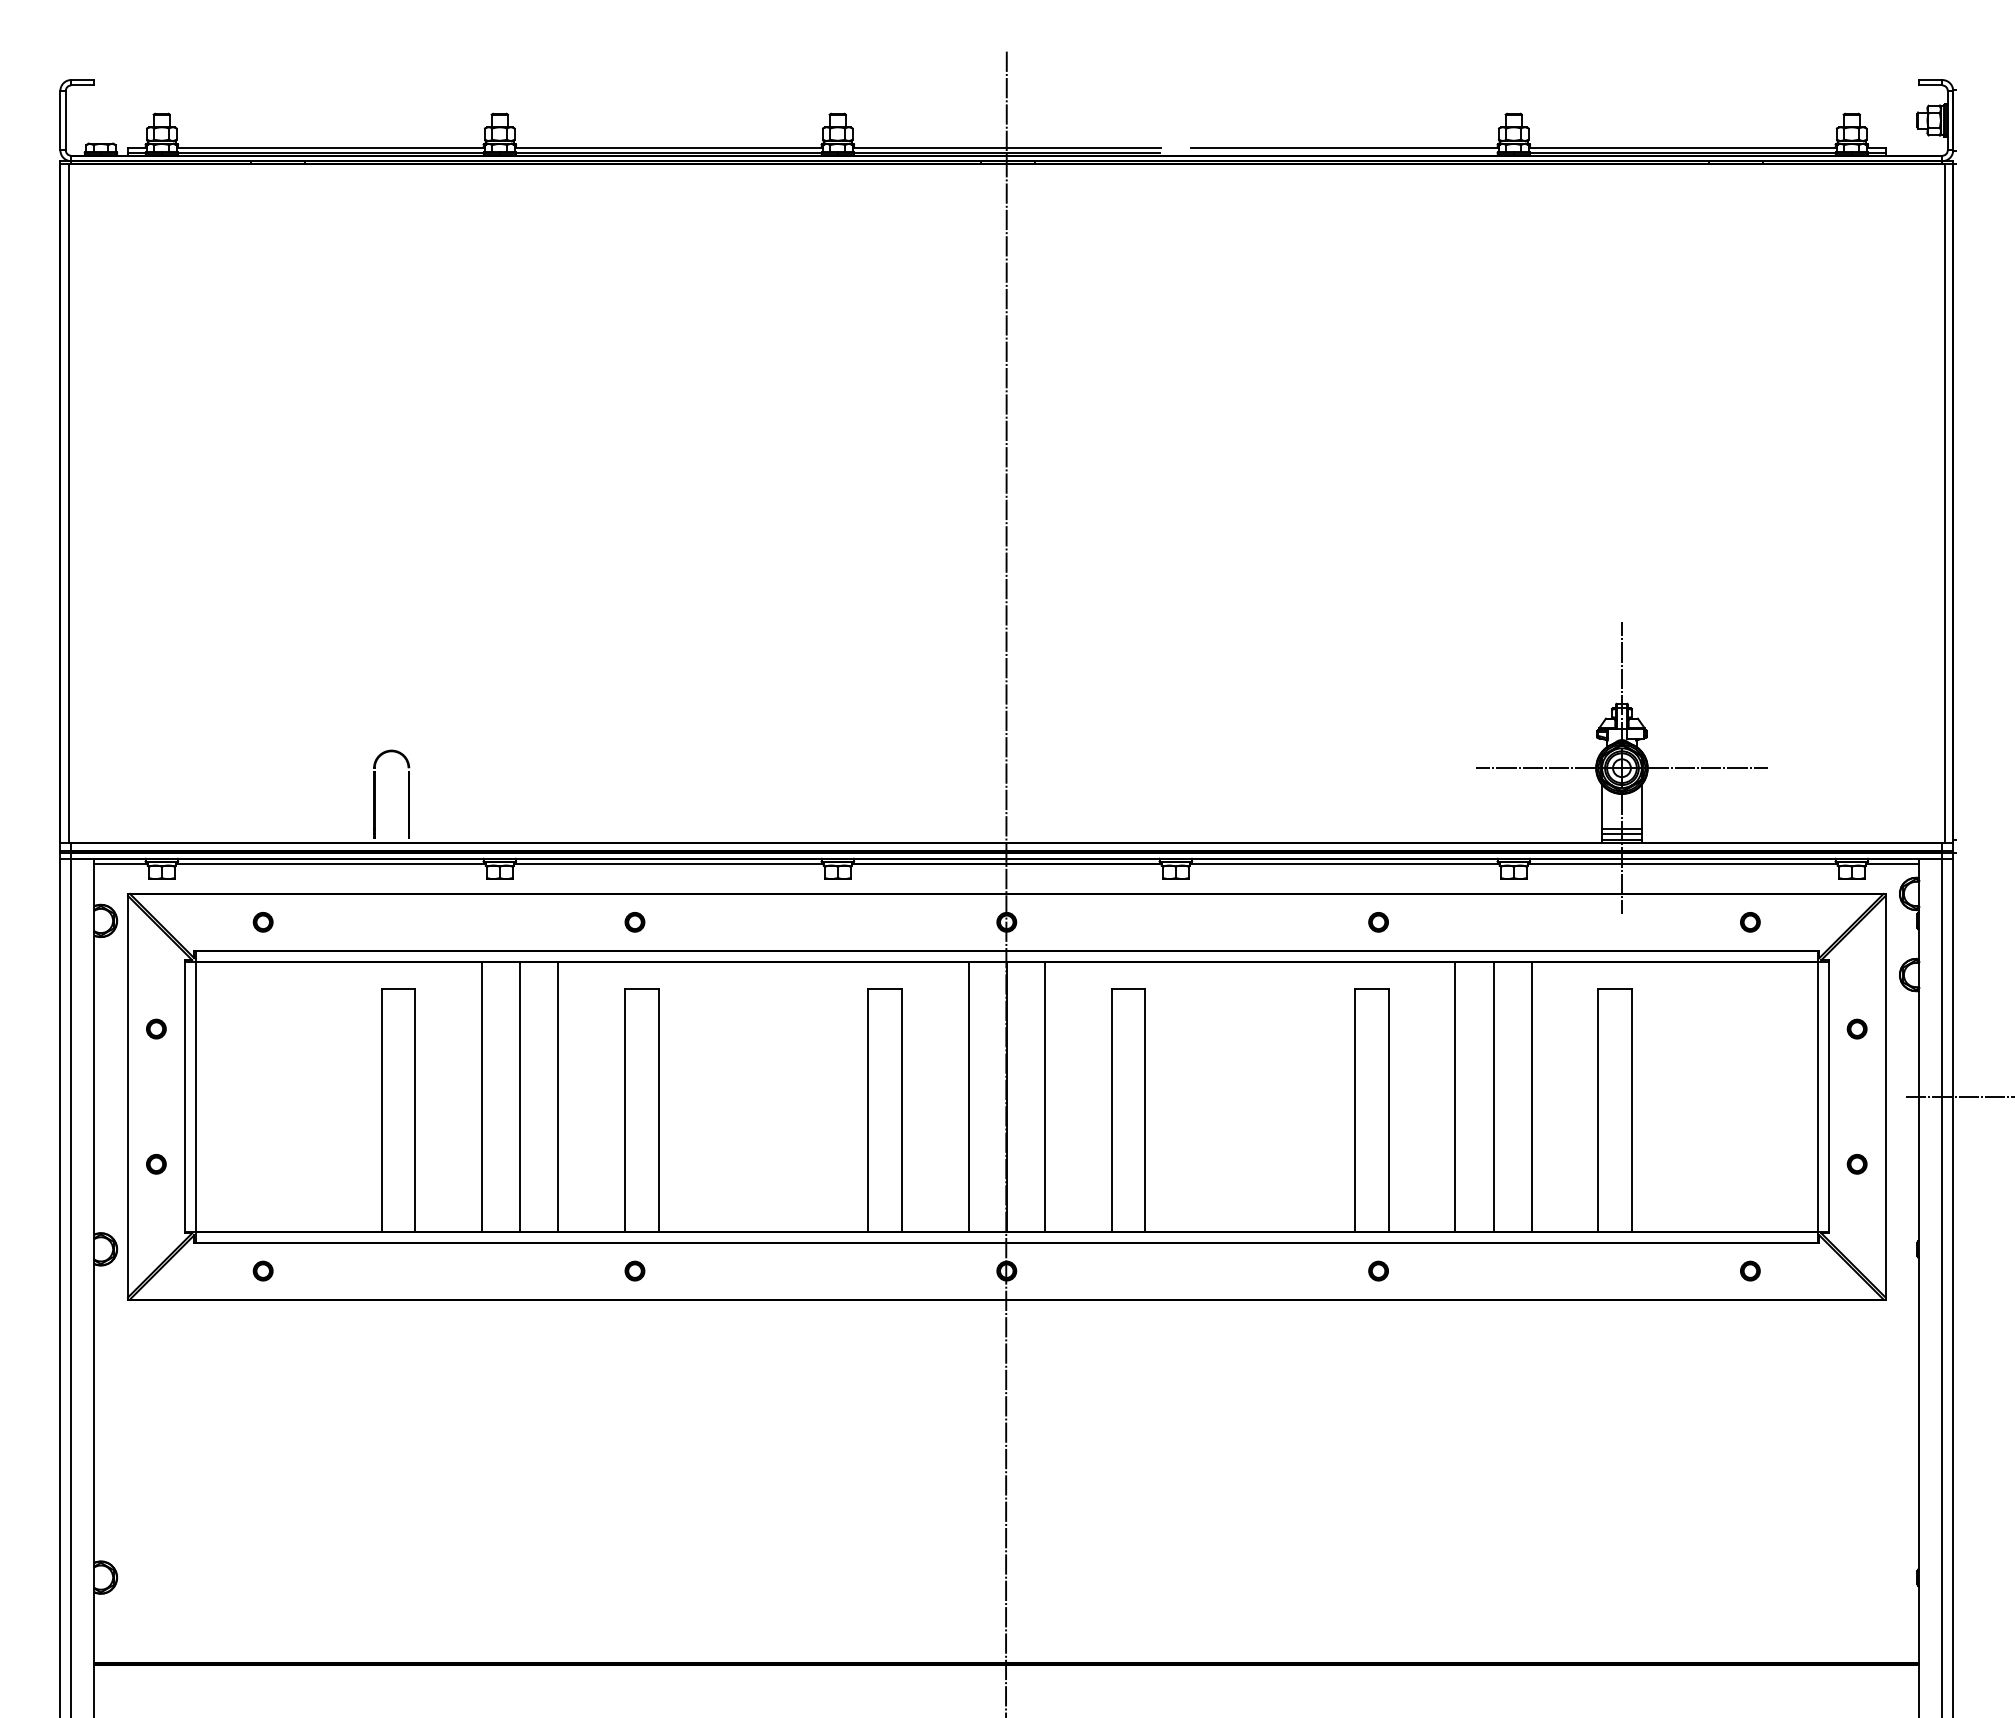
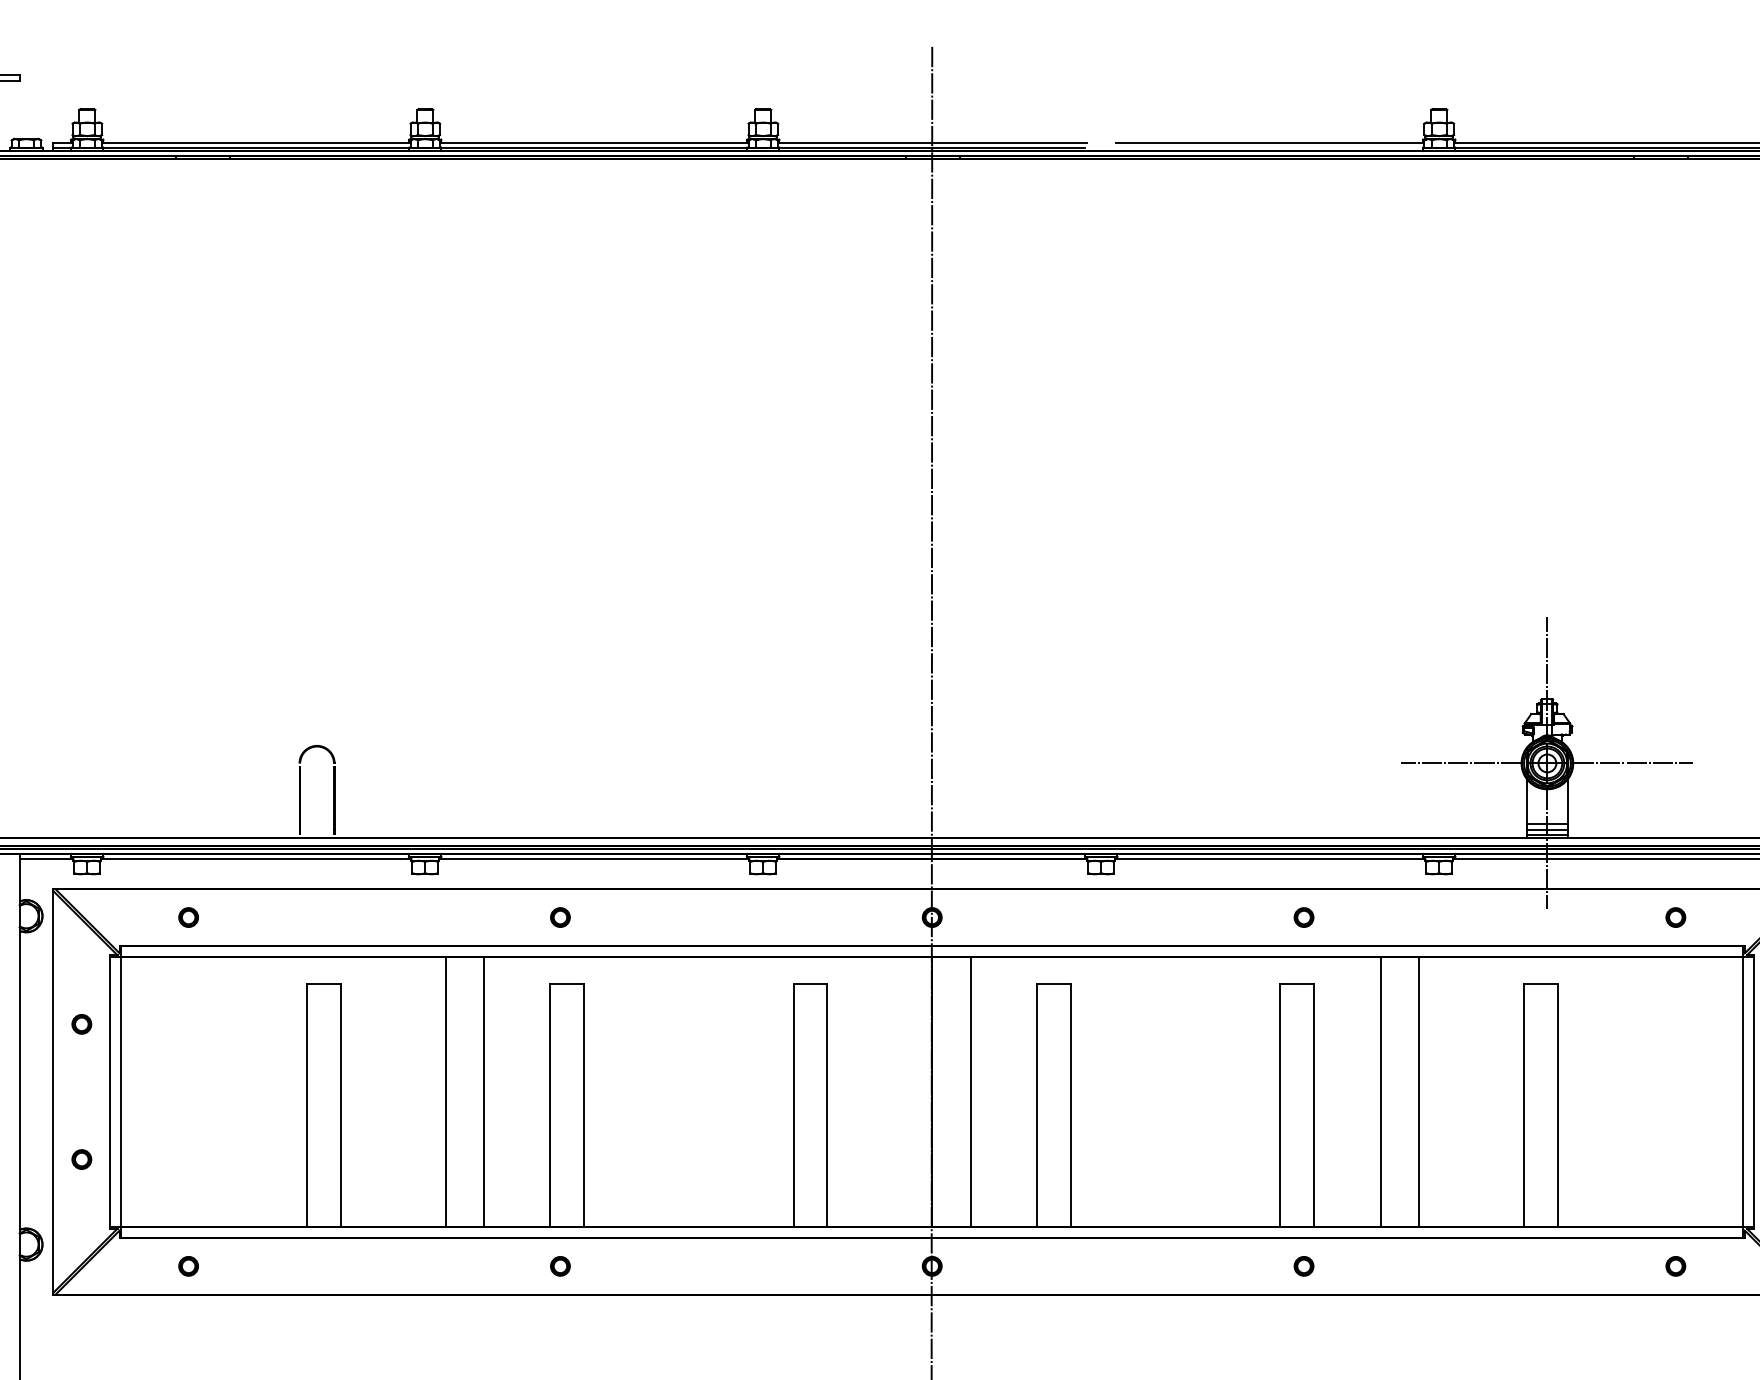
line: (481, 1096) -> (406, 1091), removed
line: (968, 1096) -> (893, 1091), removed
line: (1531, 1096) -> (1456, 1091), removed

